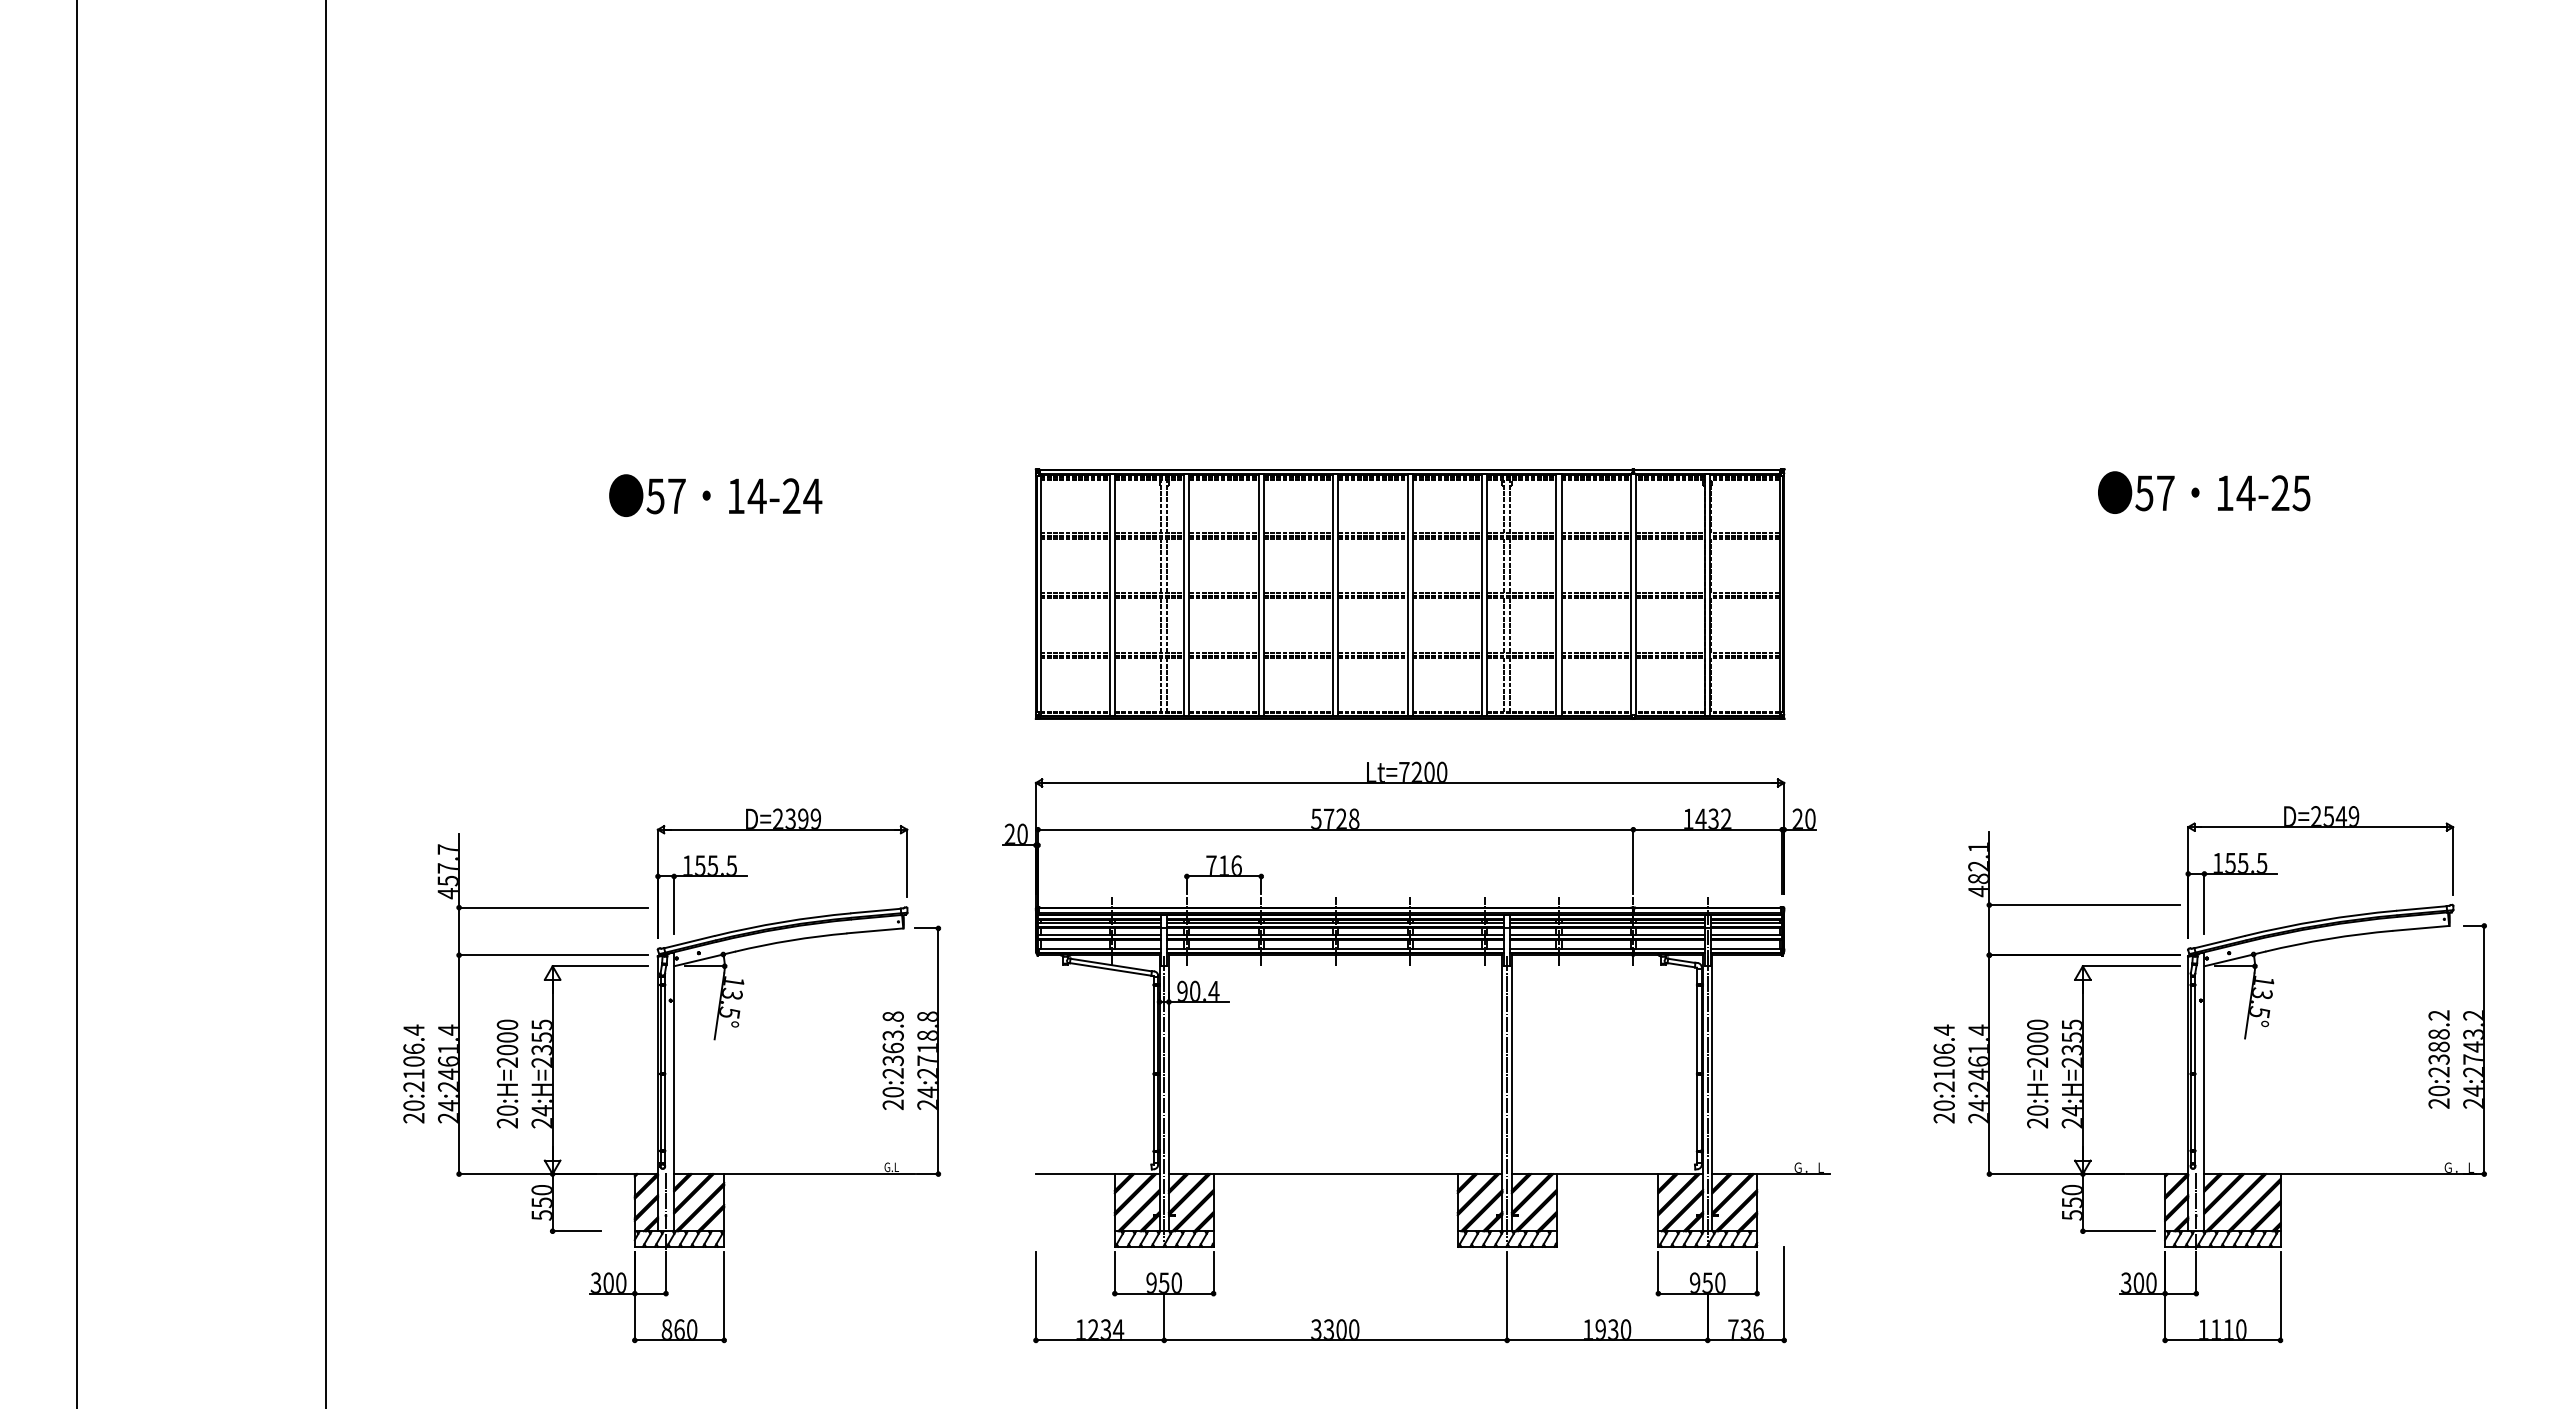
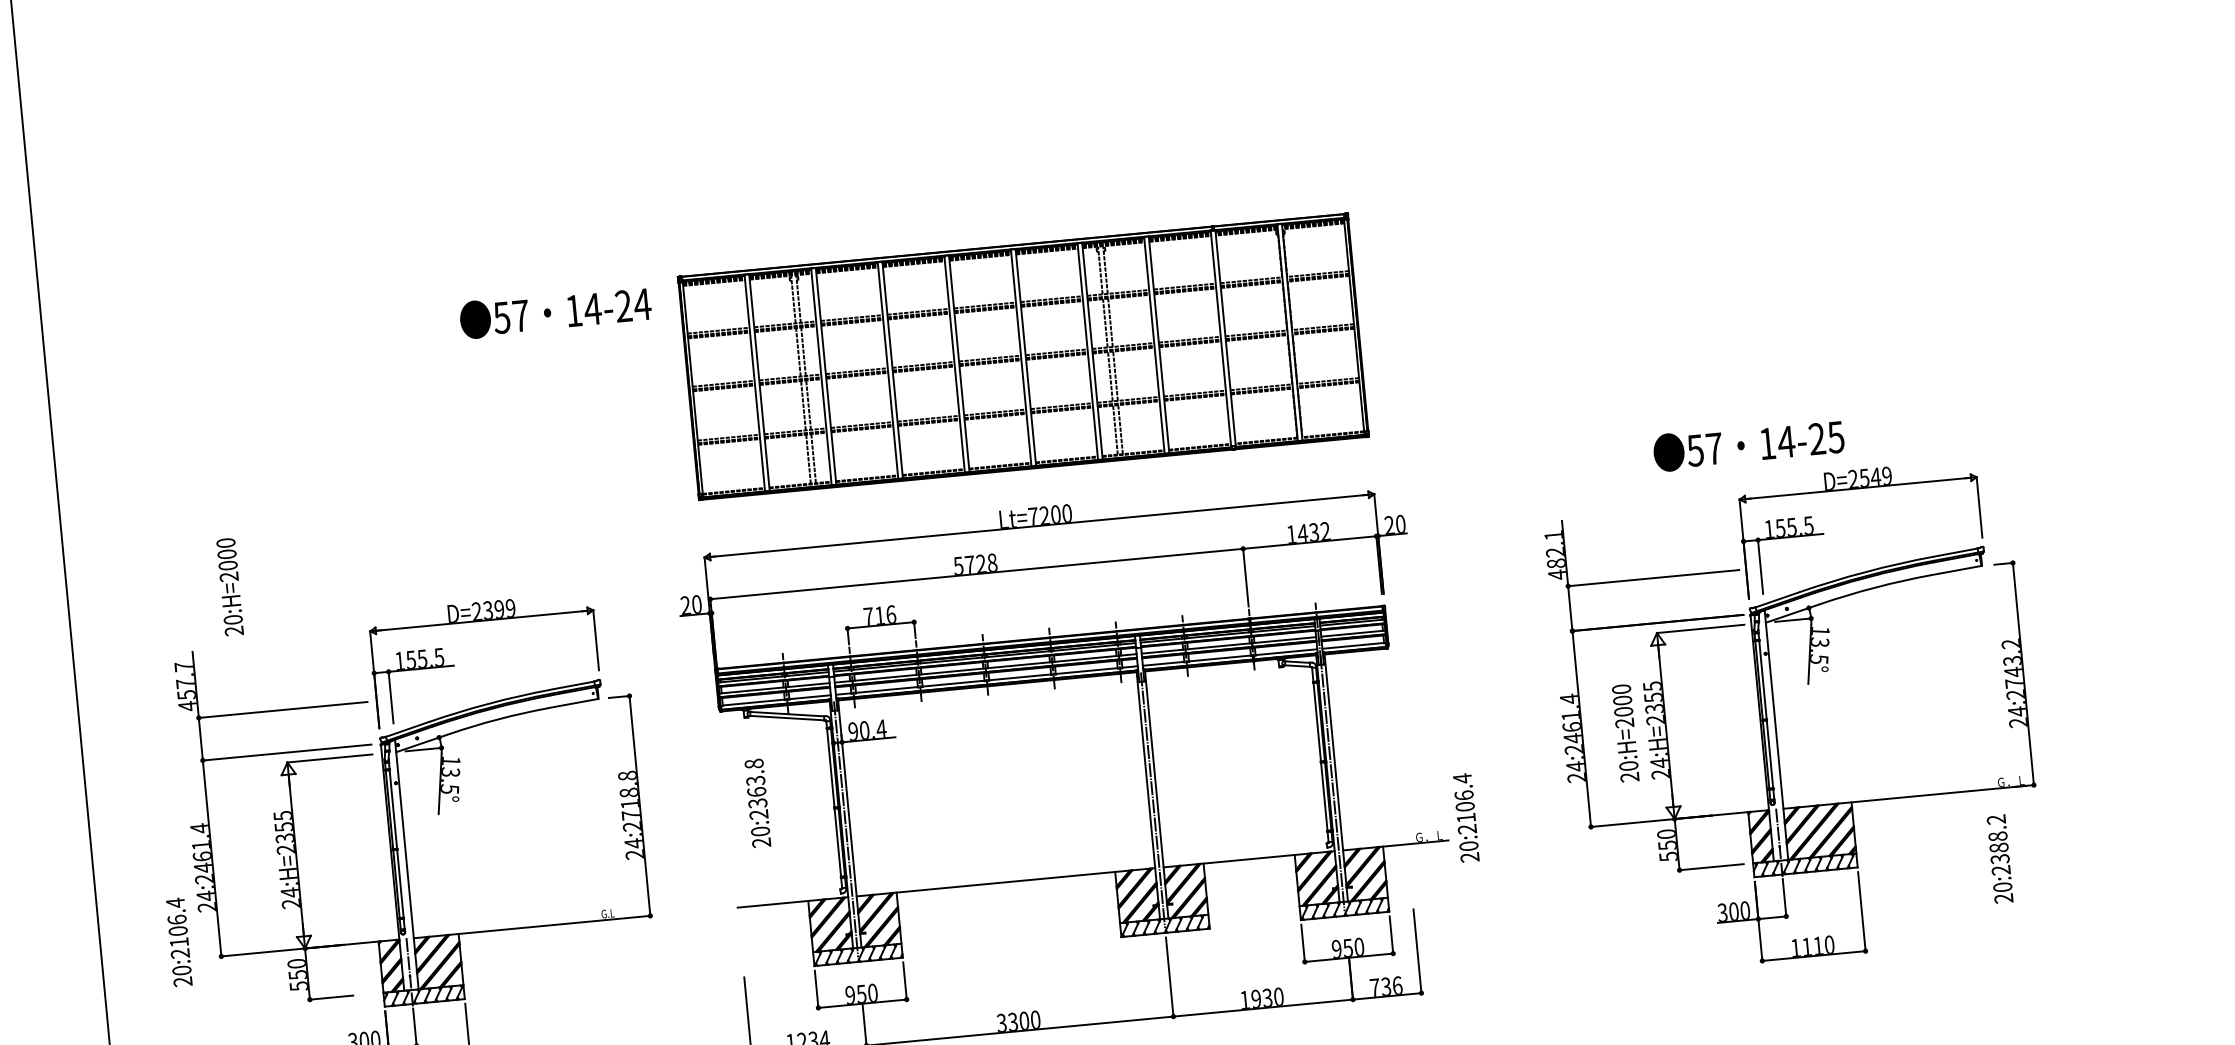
text: (2204, 492) -> (1749, 444), moved
text: (715, 495) -> (555, 312), moved
text: (2438, 1059) -> (1999, 859), moved
text: (892, 1060) -> (757, 803), moved
text: (413, 1073) -> (178, 941), moved
text: (507, 1073) -> (230, 586), moved
text: (1943, 1073) -> (1465, 817), moved

